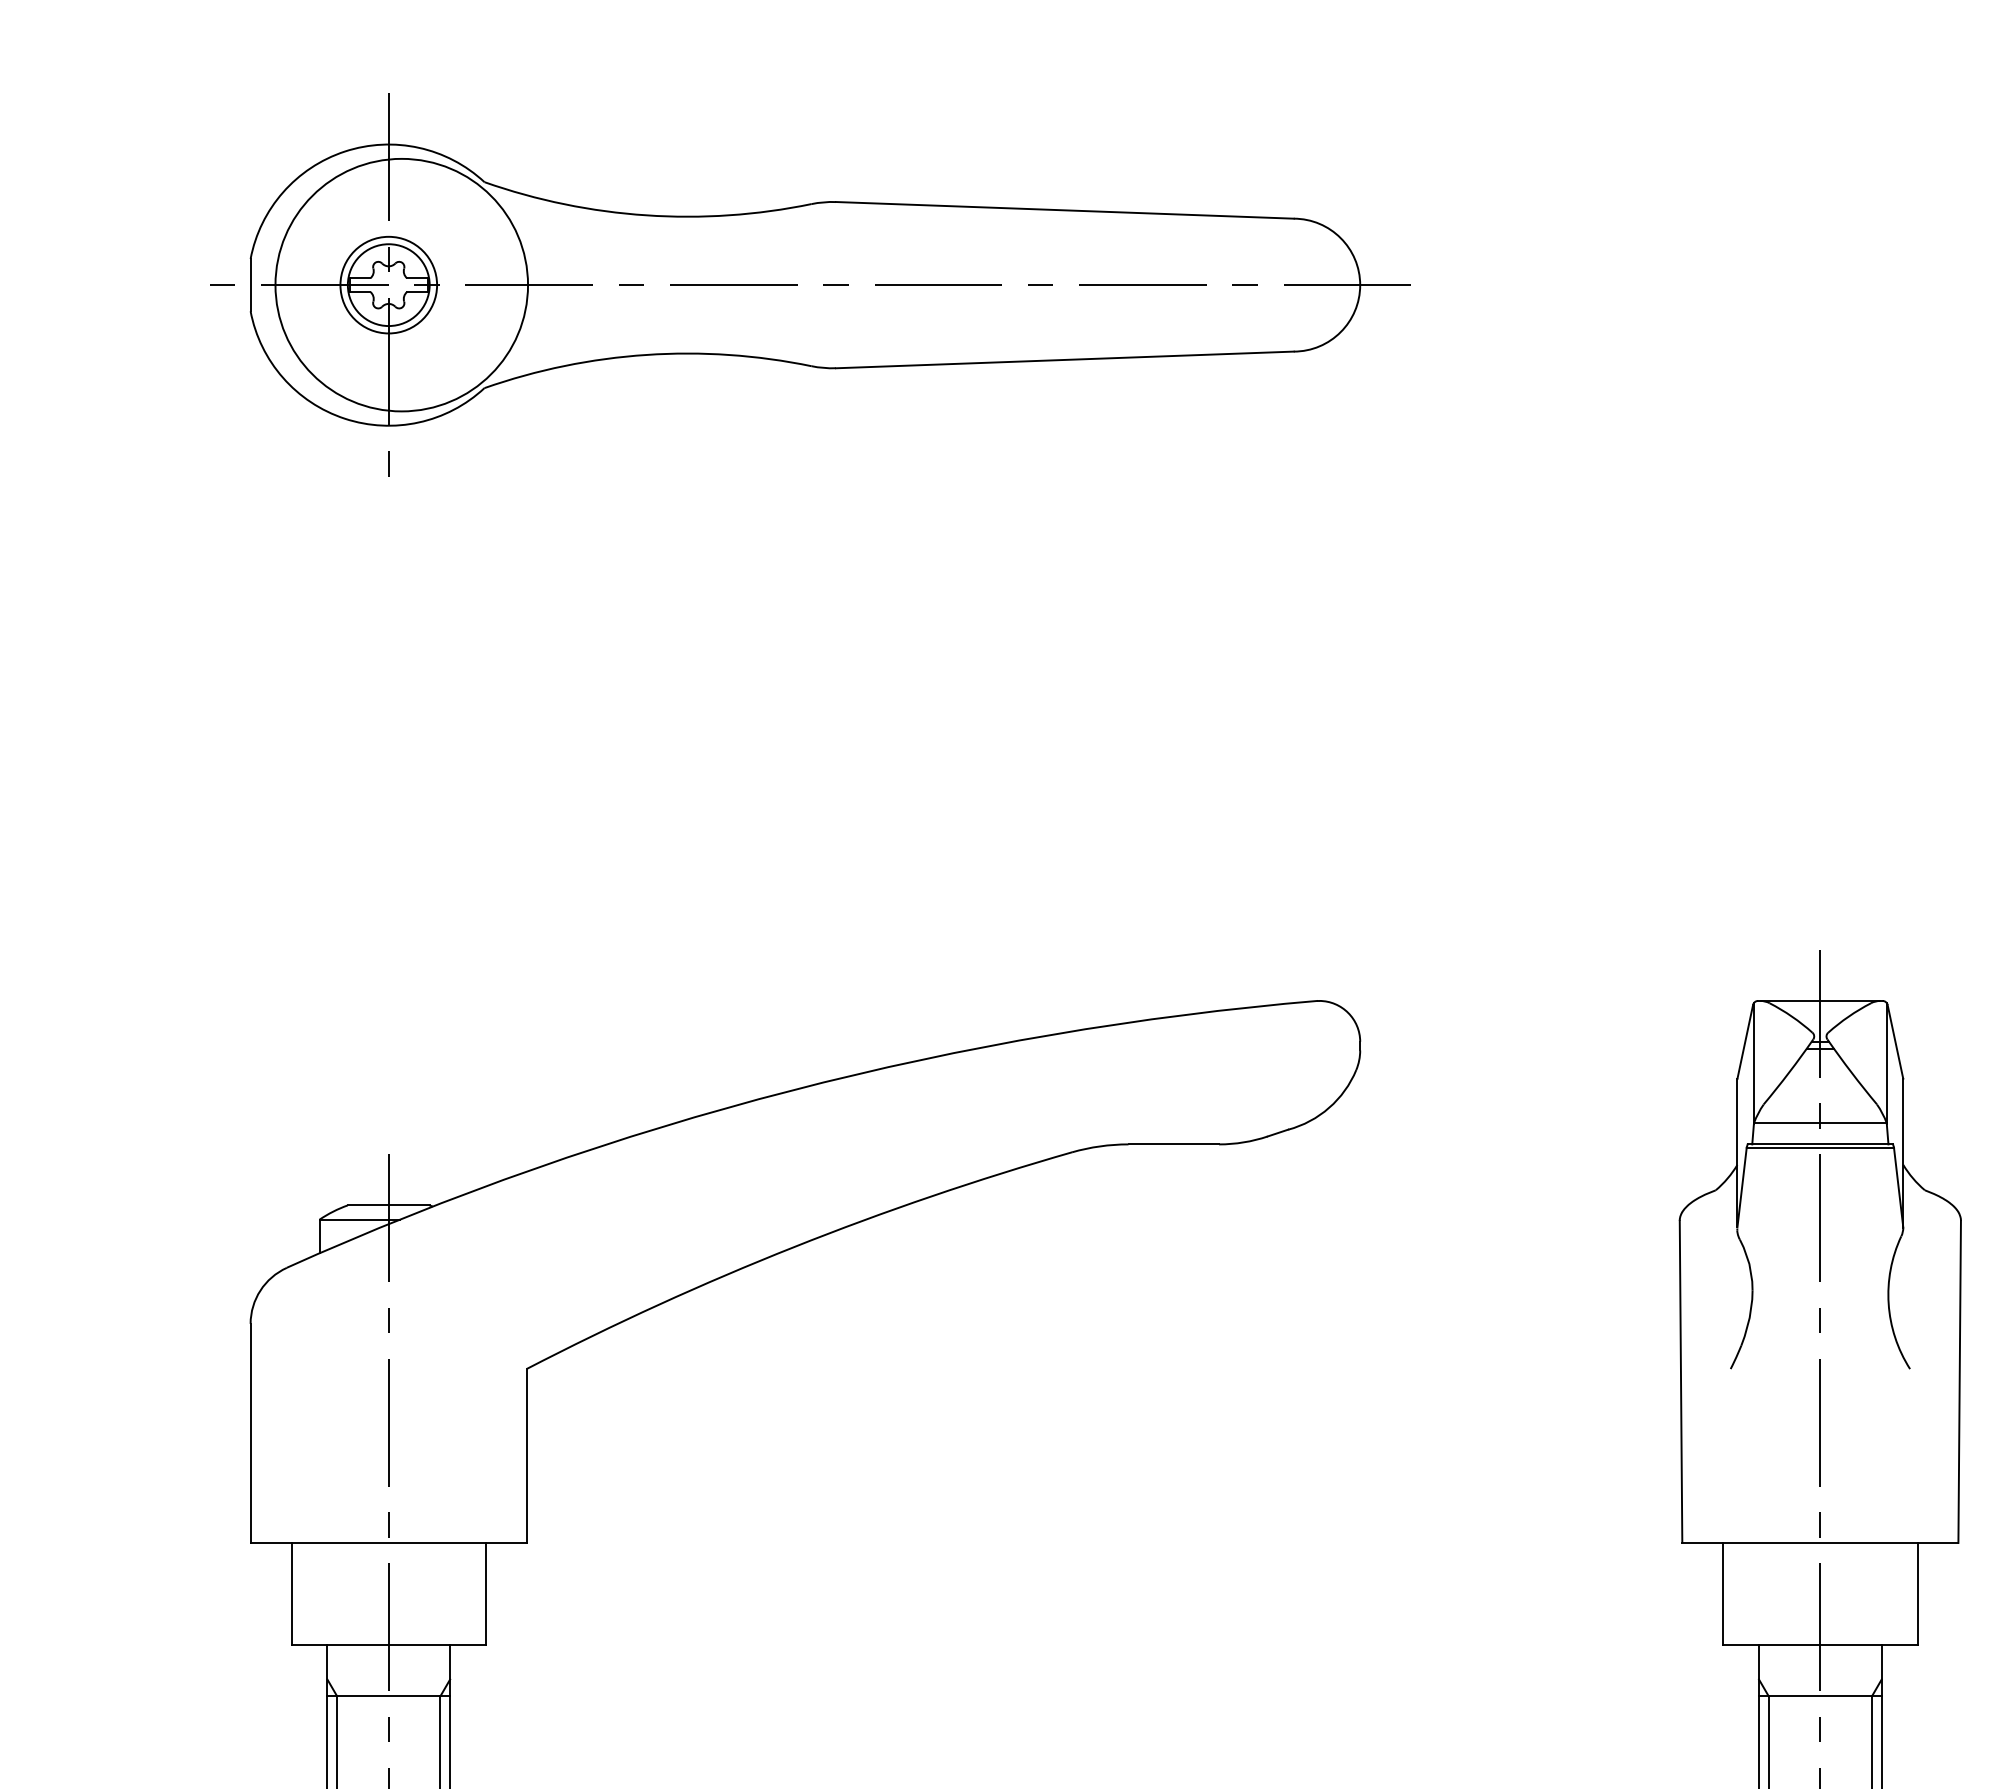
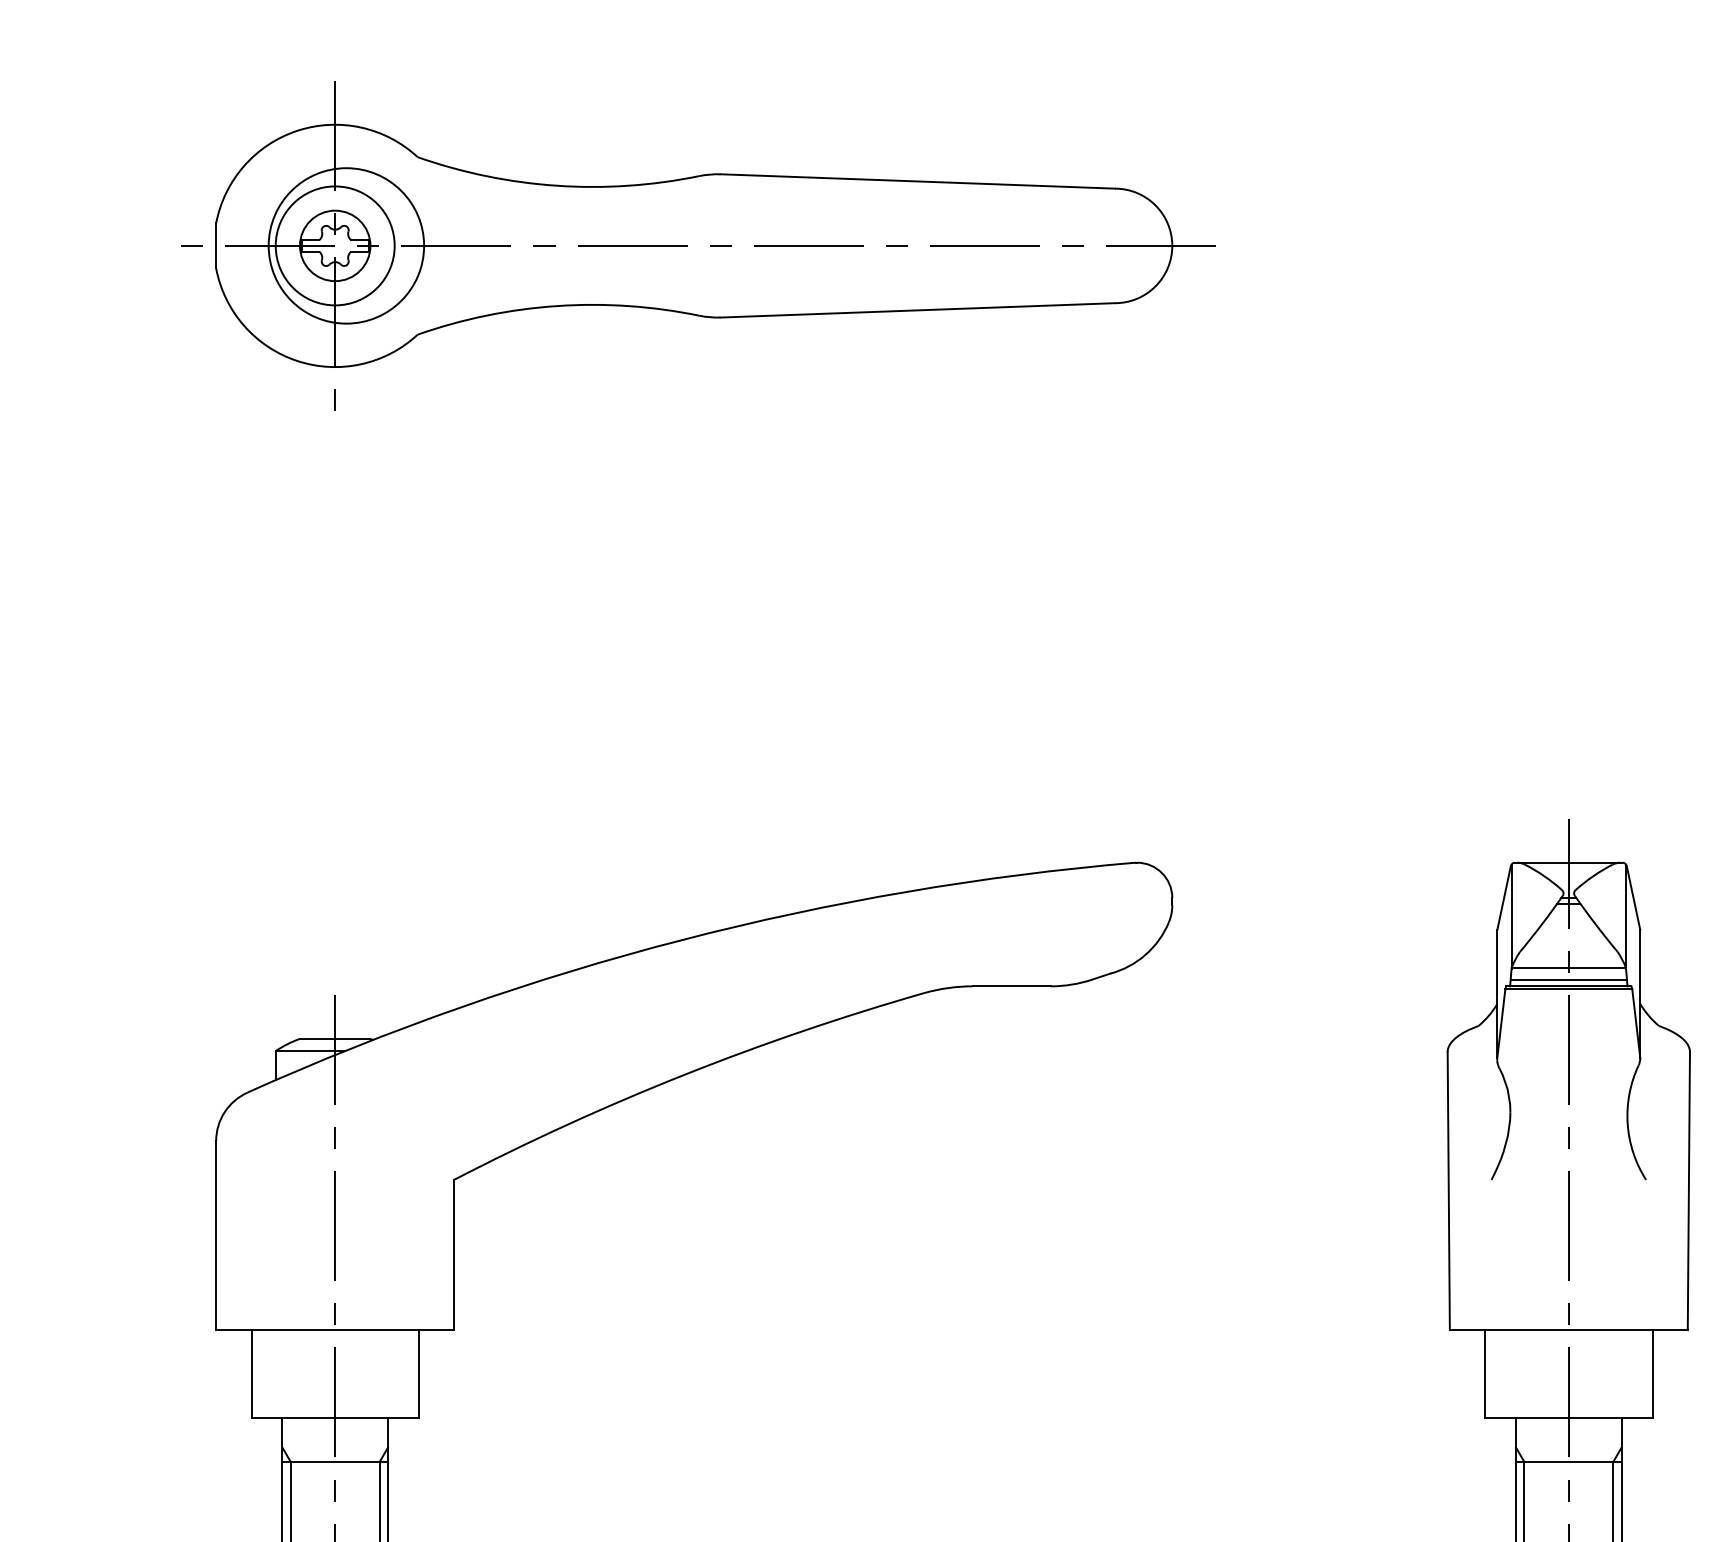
circle: (401, 284) -> (346, 245), size x0.71
circle: (388, 285) -> (334, 246), size x1.43
line: (1819, 1137) -> (1568, 980), added

